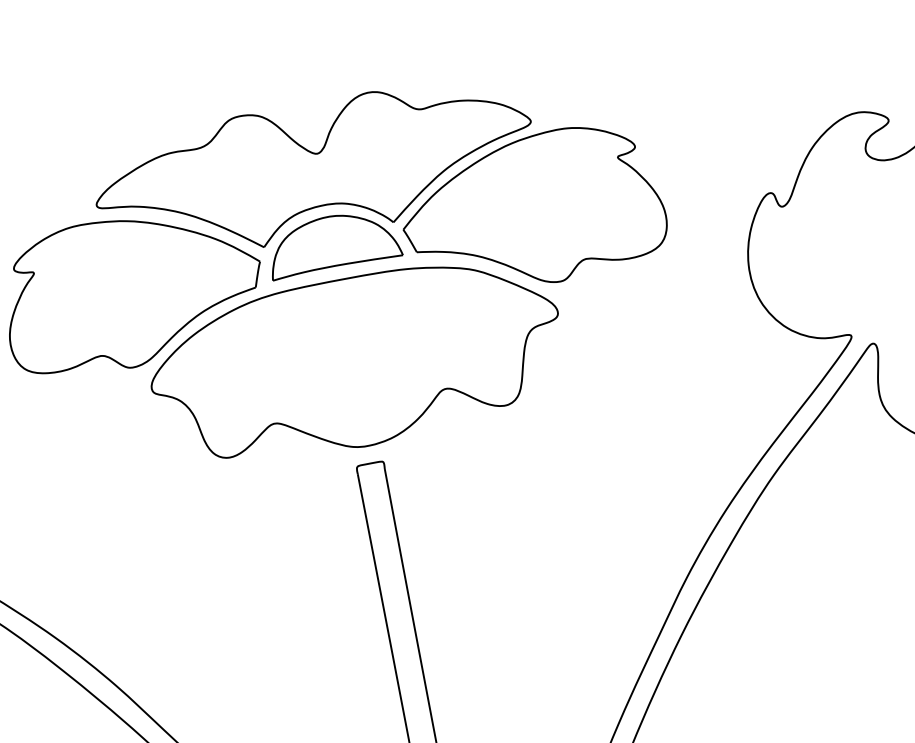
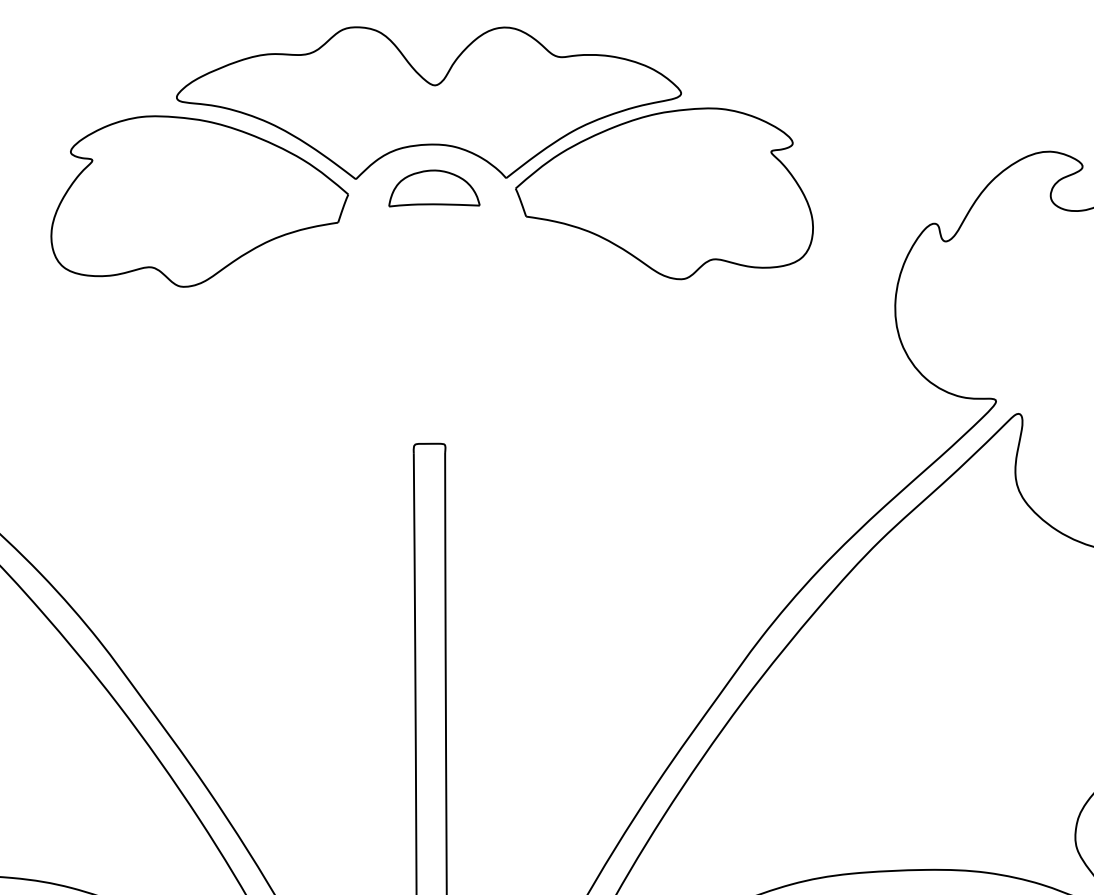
part: (333, 242) -> (434, 188), size x0.6
part: (356, 362) -> (435, 327), removed

